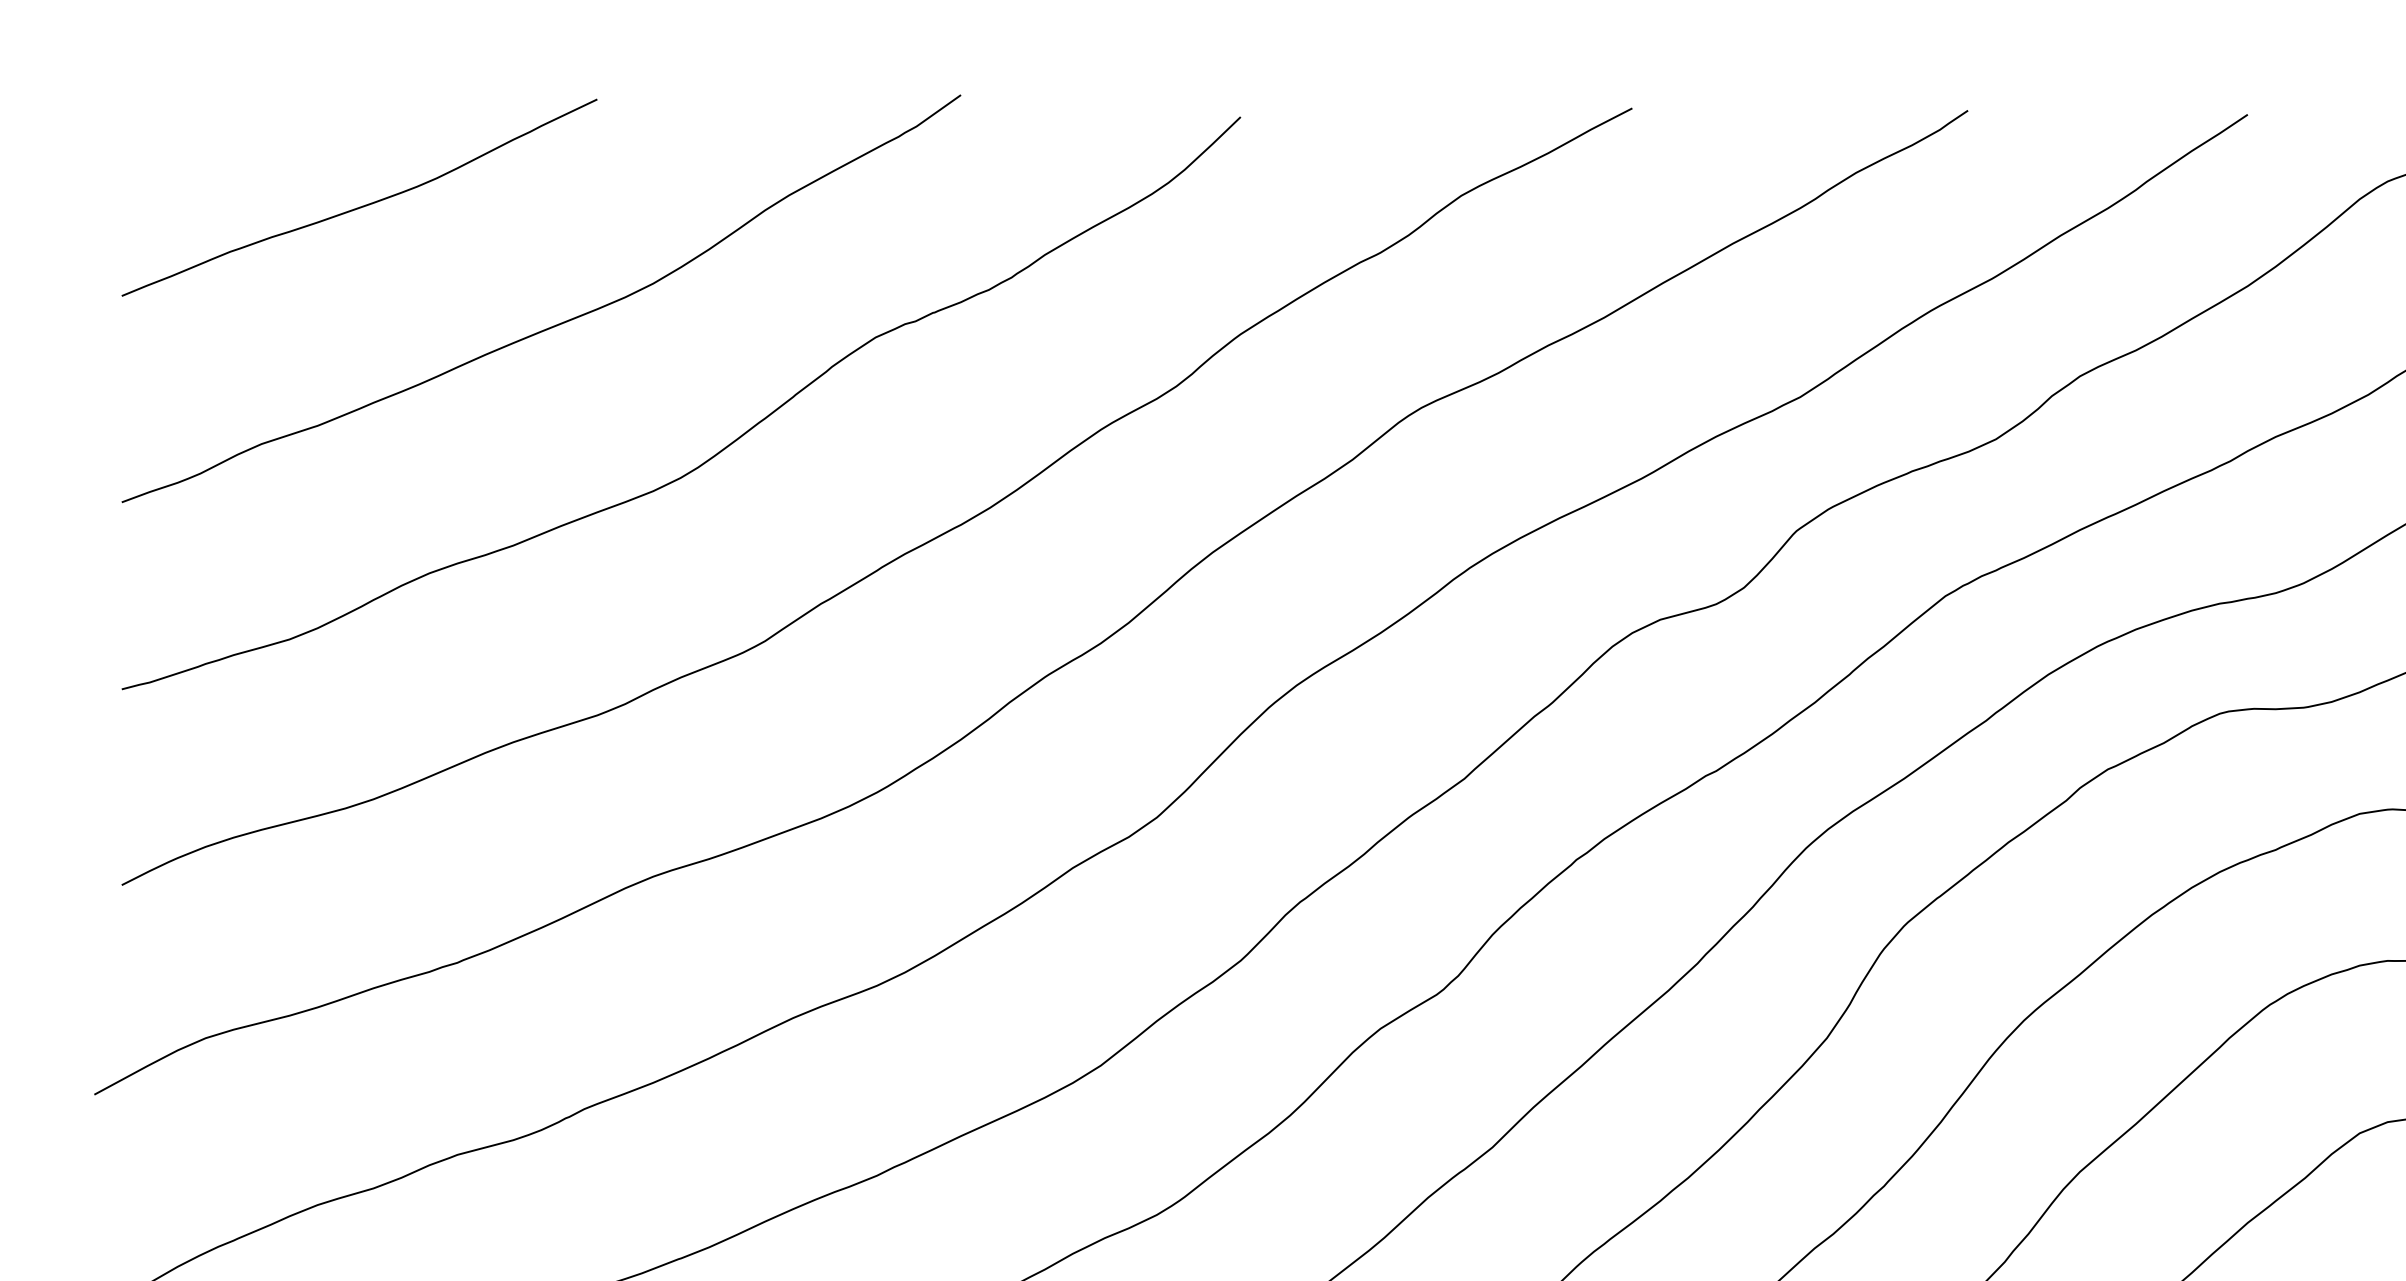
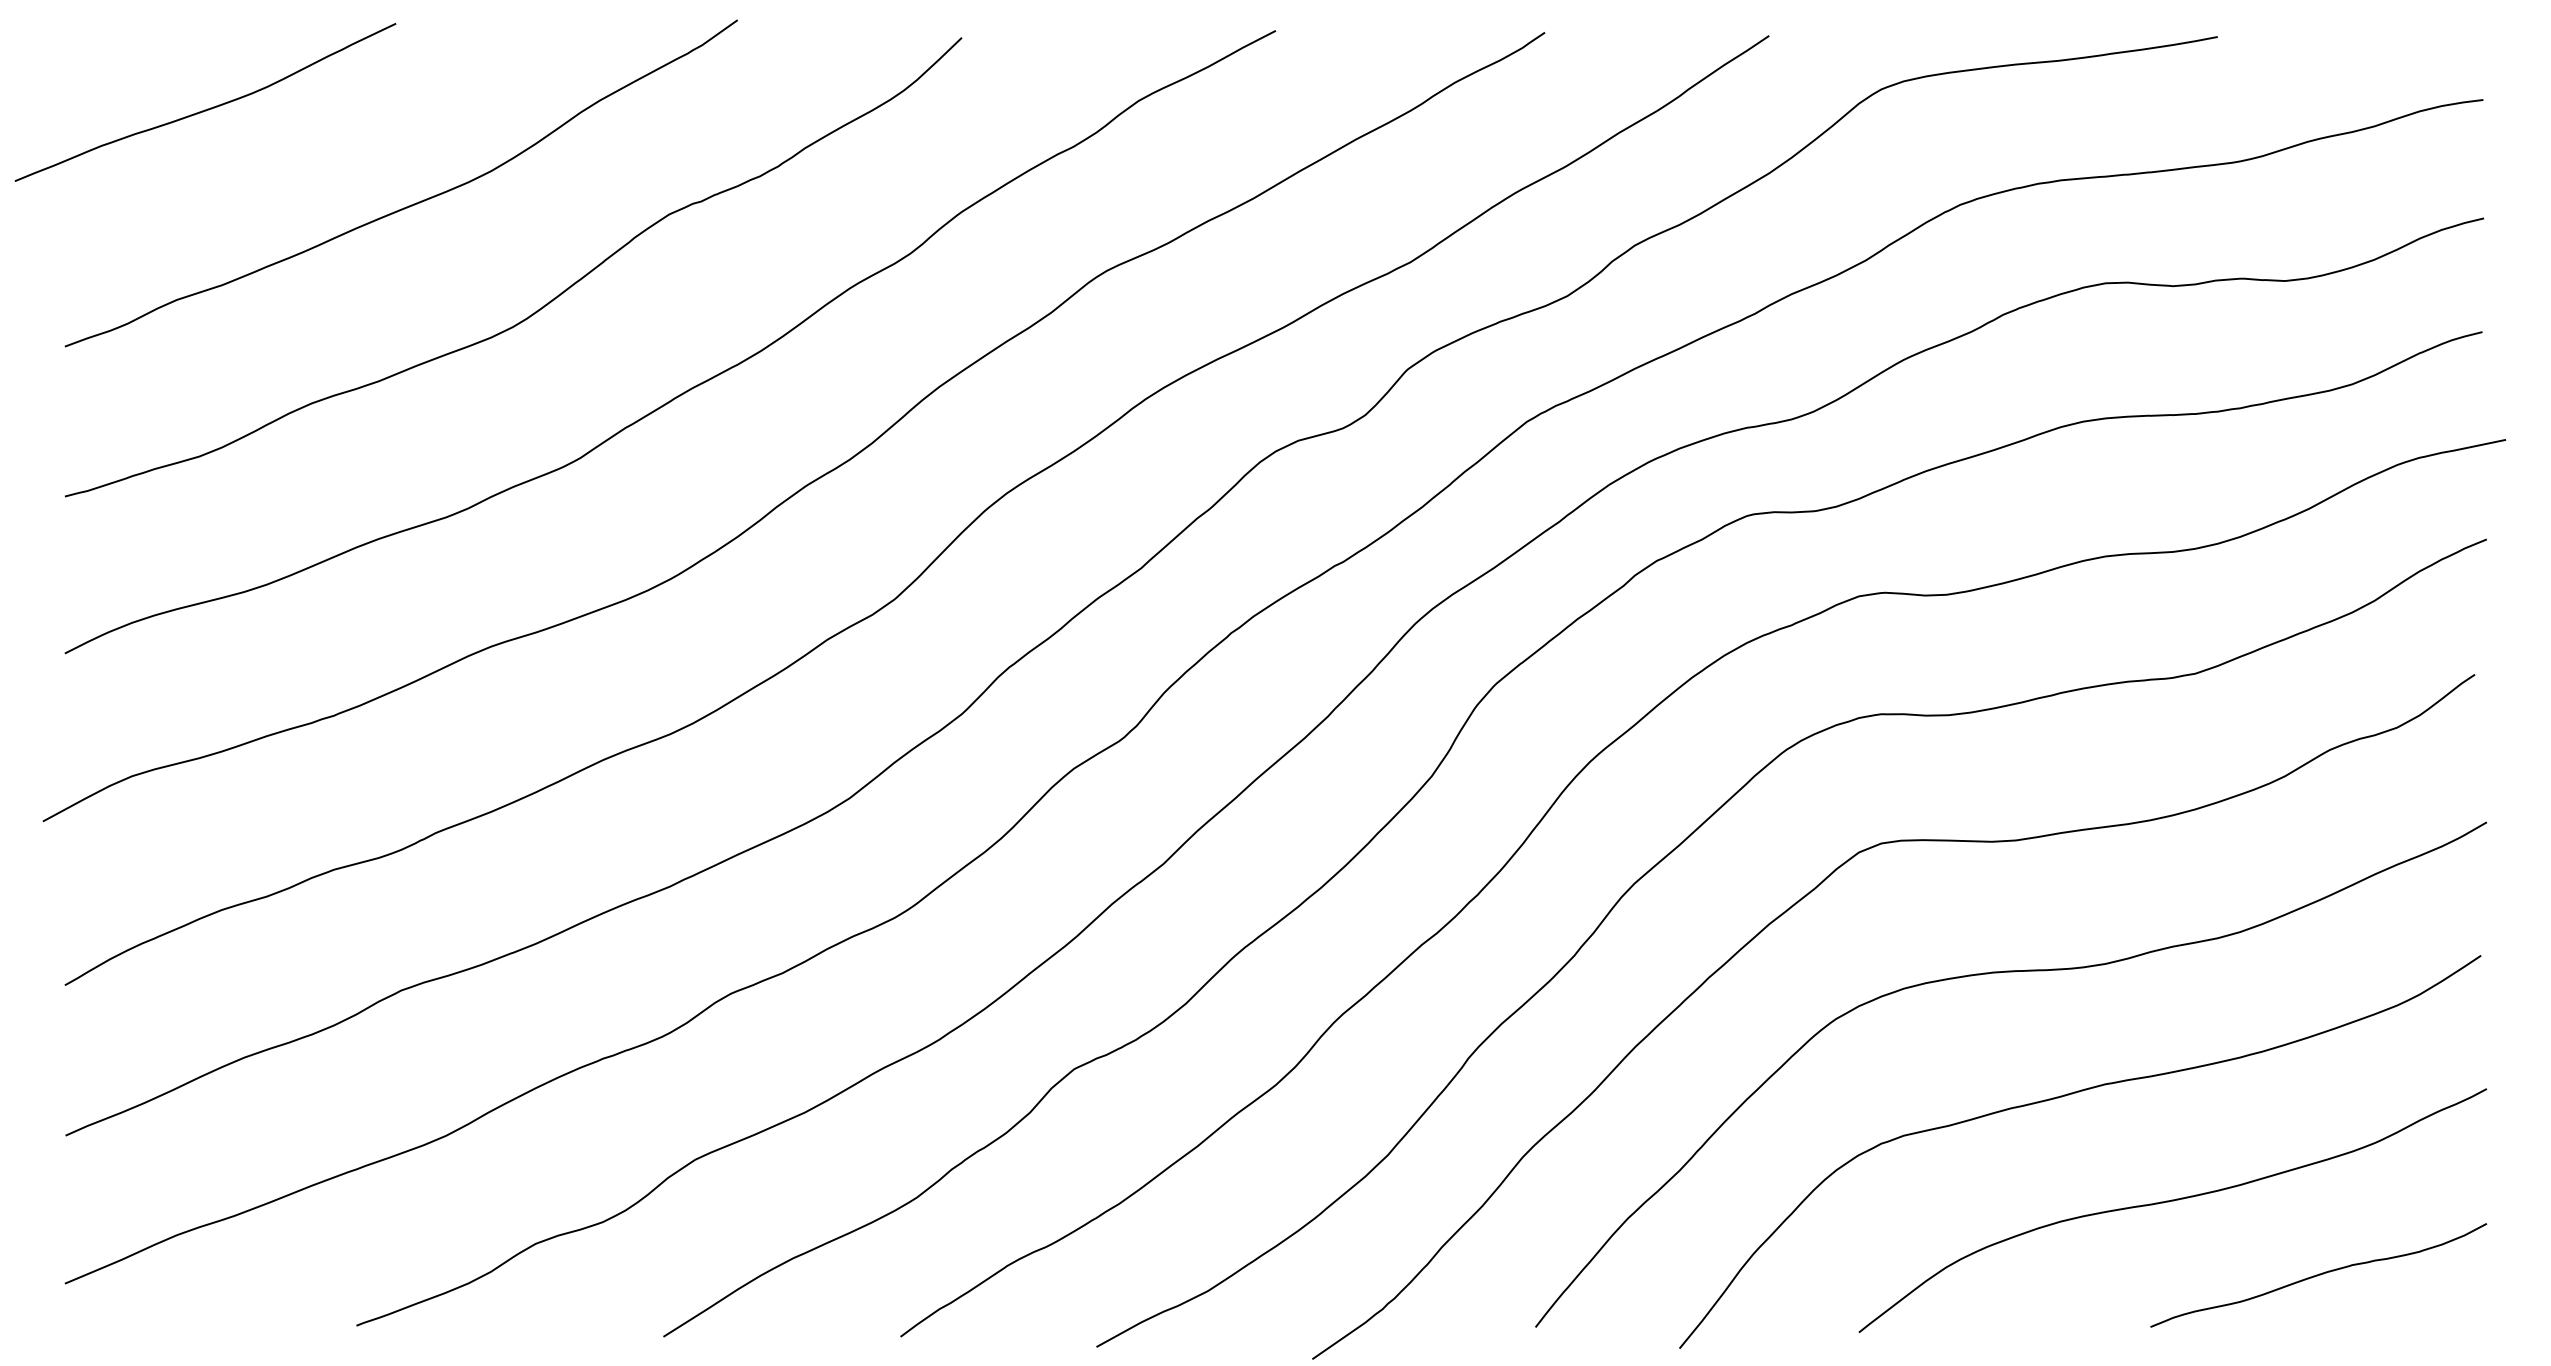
curve: (362, 205) -> (207, 108), moved

